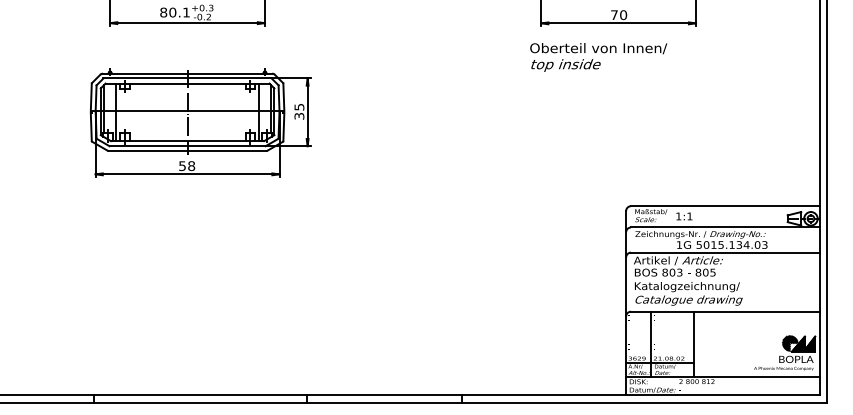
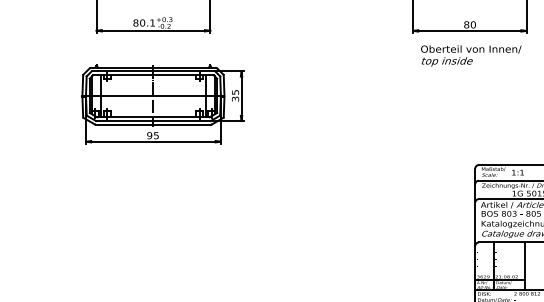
text: (614, 15) -> (466, 25), 70 -> 80
text: (598, 57) -> (471, 55), moved
text: (187, 166) -> (153, 135), 58 -> 95

